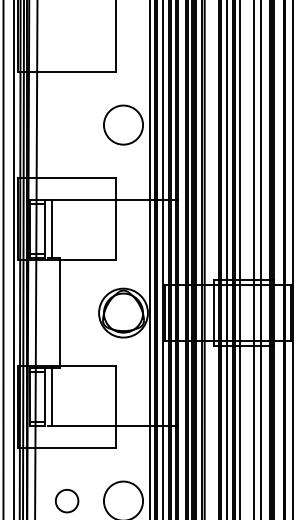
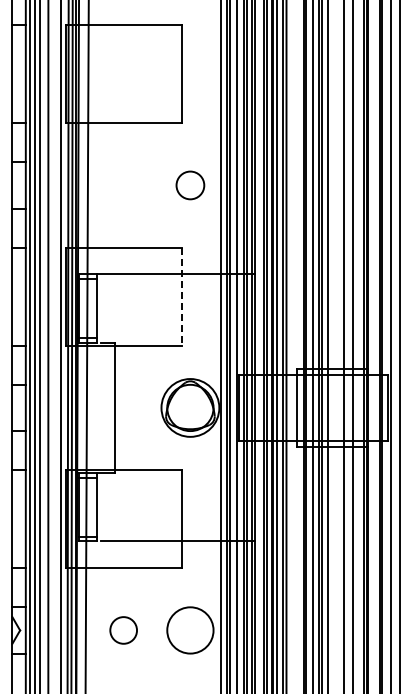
circle: (123, 125) -> (190, 185), size x0.6
line: (115, 218) -> (181, 296), solid -> dashed
line: (51, 229) -> (105, 308), removed
line: (51, 396) -> (105, 506), removed

